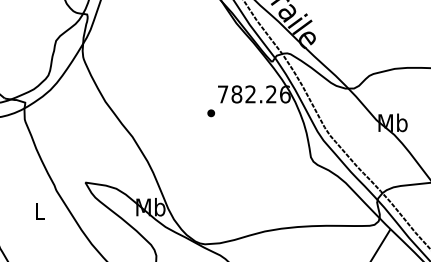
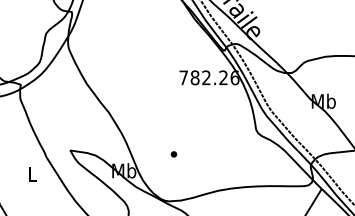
part: (210, 113) -> (173, 154), moved

